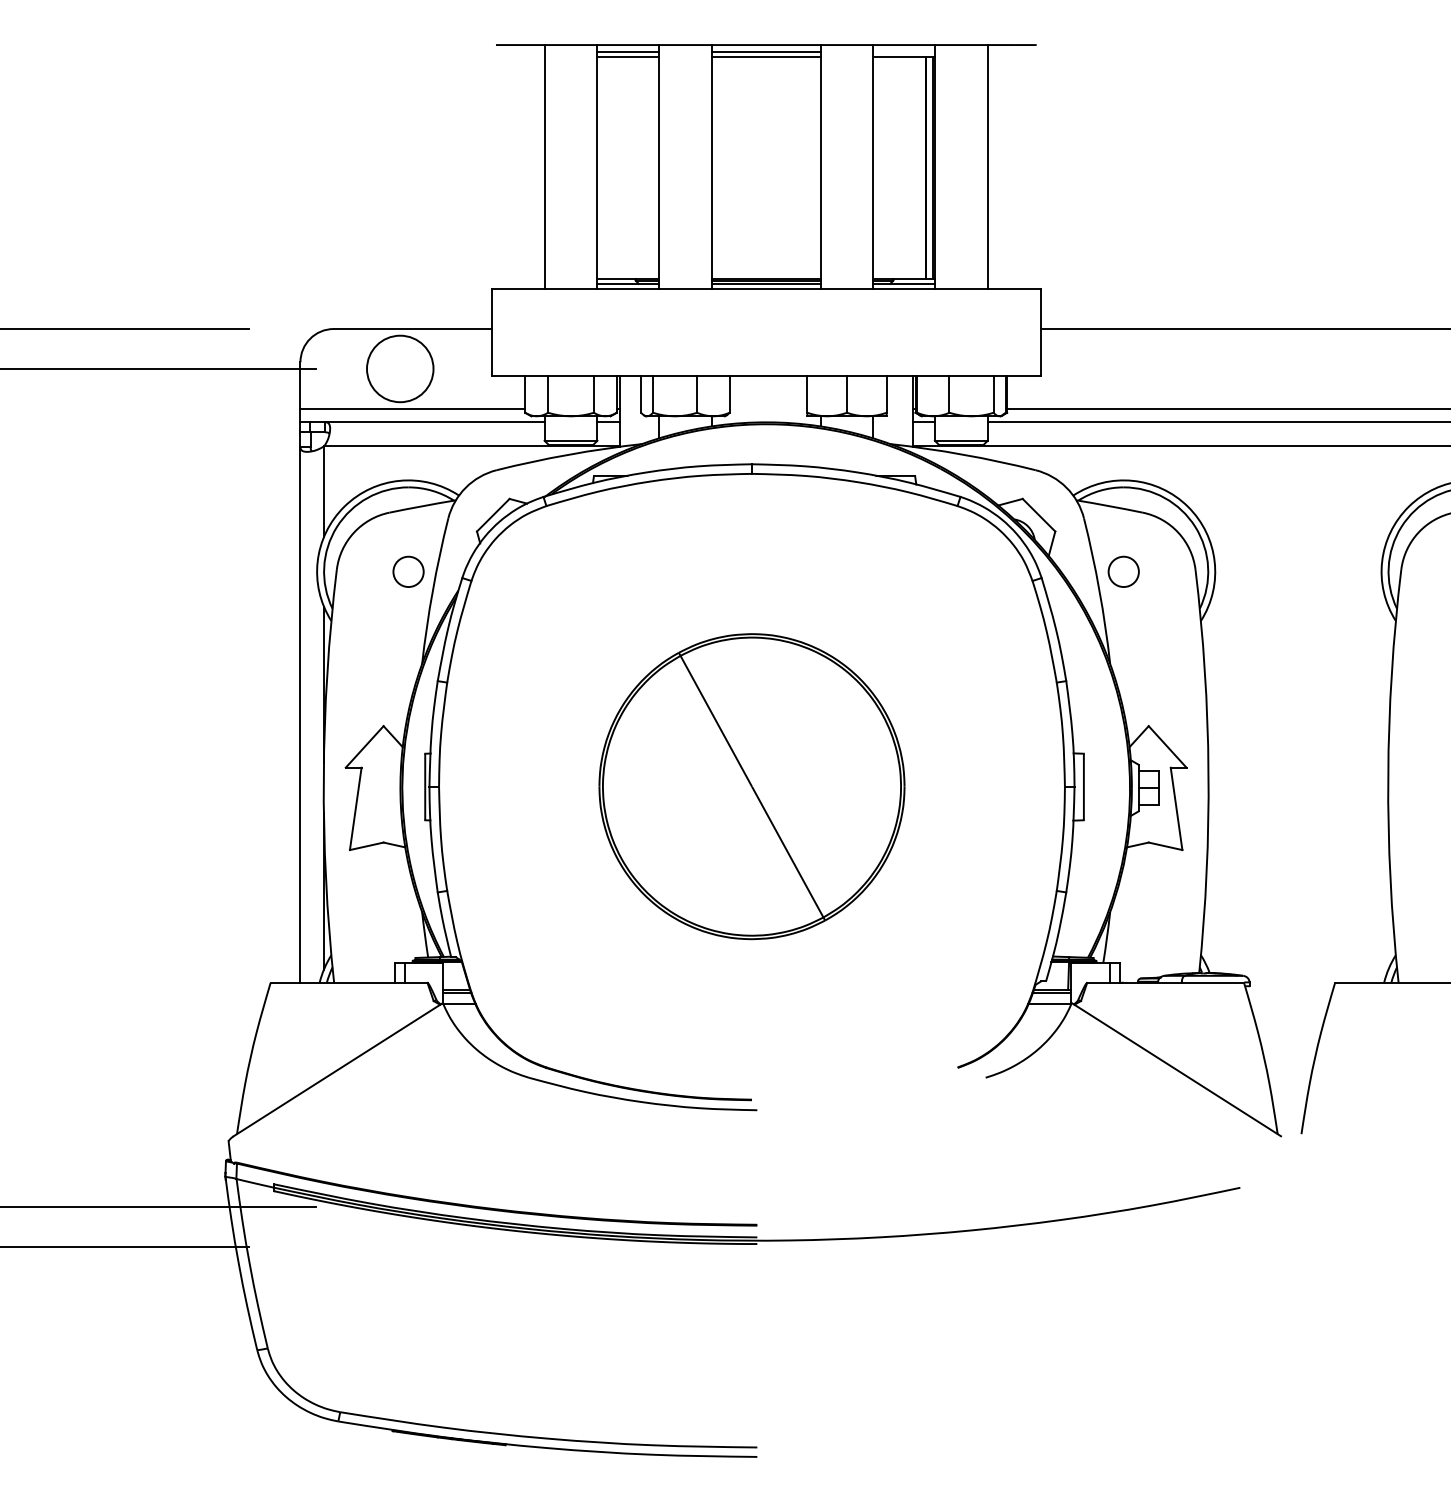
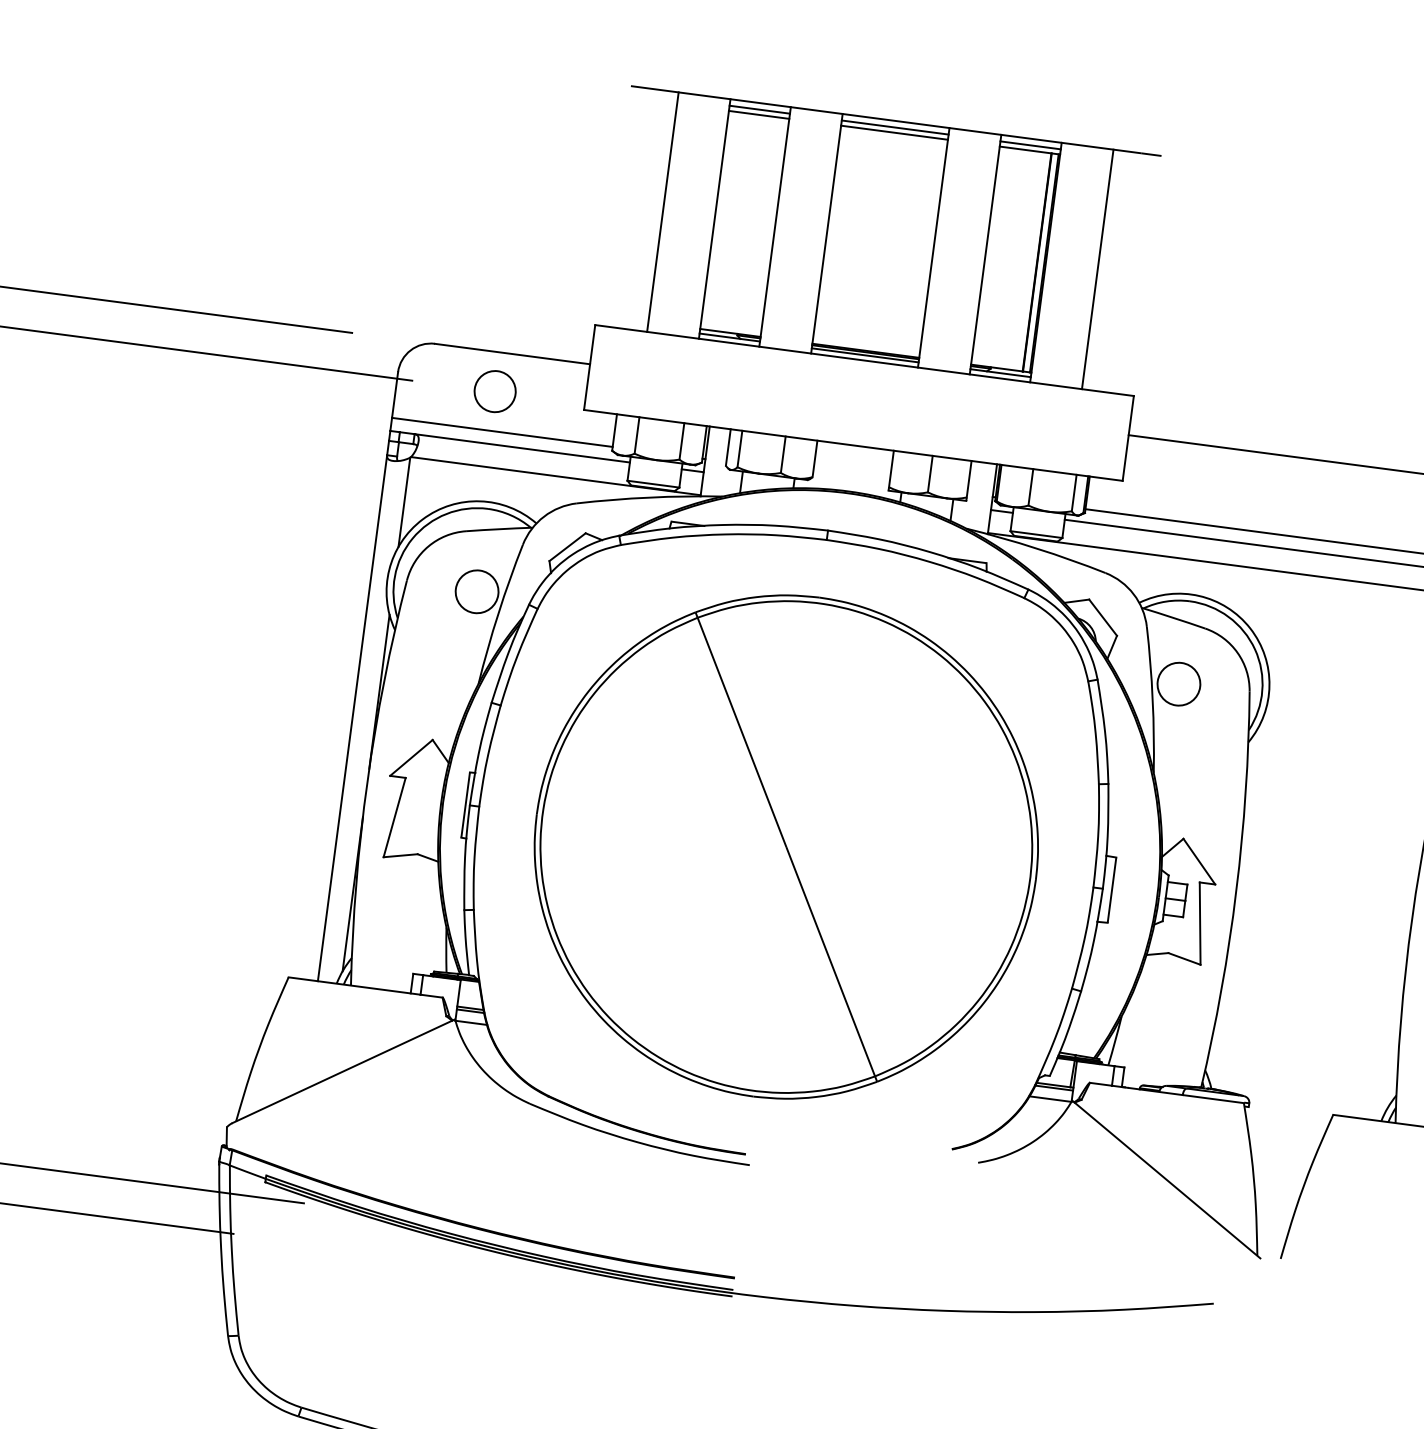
line: (903, 51) -> (1030, 145), added
circle: (400, 368) -> (495, 391), size x0.62
circle: (408, 571) -> (477, 591), size x1.43
circle: (1123, 571) -> (1178, 683), size x1.43
part: (751, 786) -> (785, 846), size x1.67

